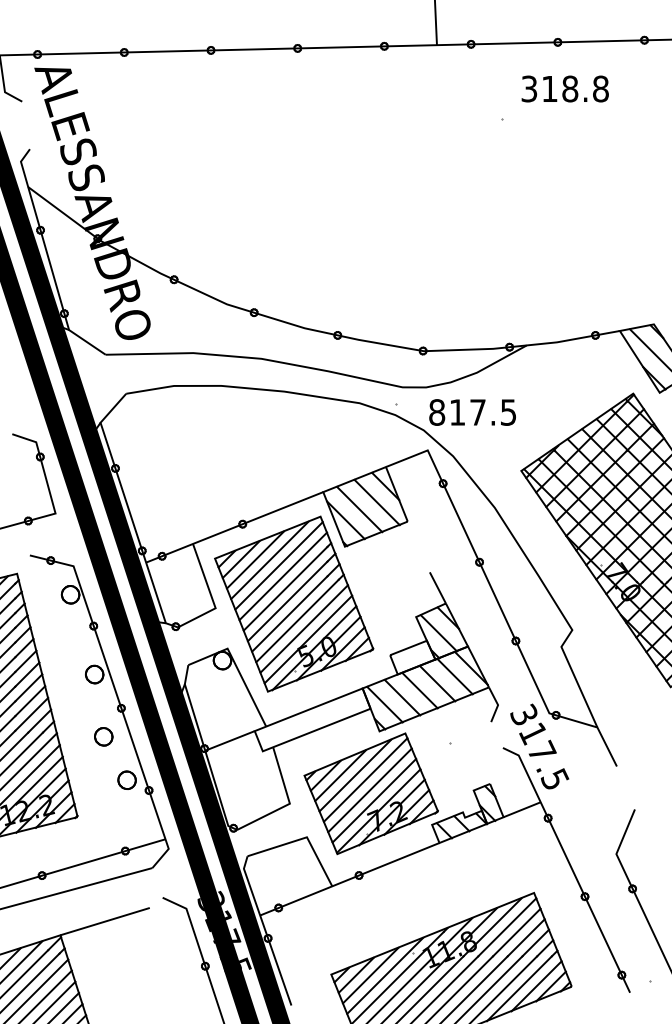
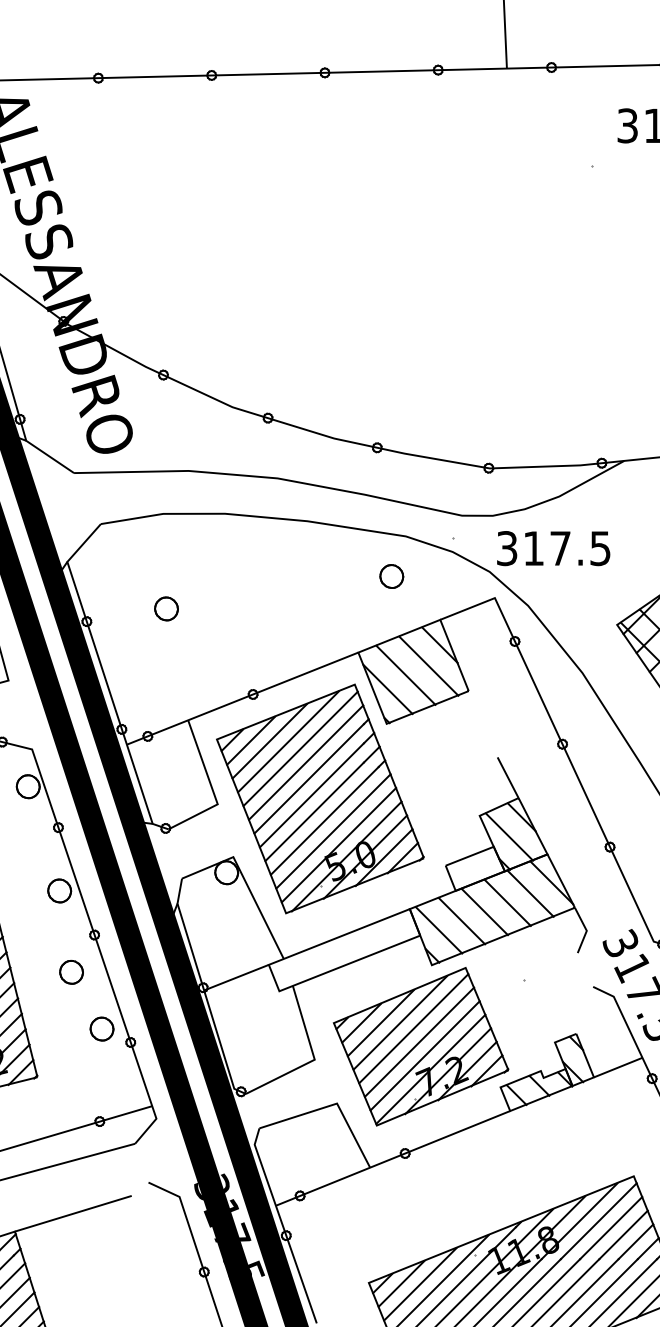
text: (437, 412) -> (507, 548), 817.5 -> 317.5
part: (348, 433) -> (391, 575), added
part: (176, 458) -> (166, 608), added

